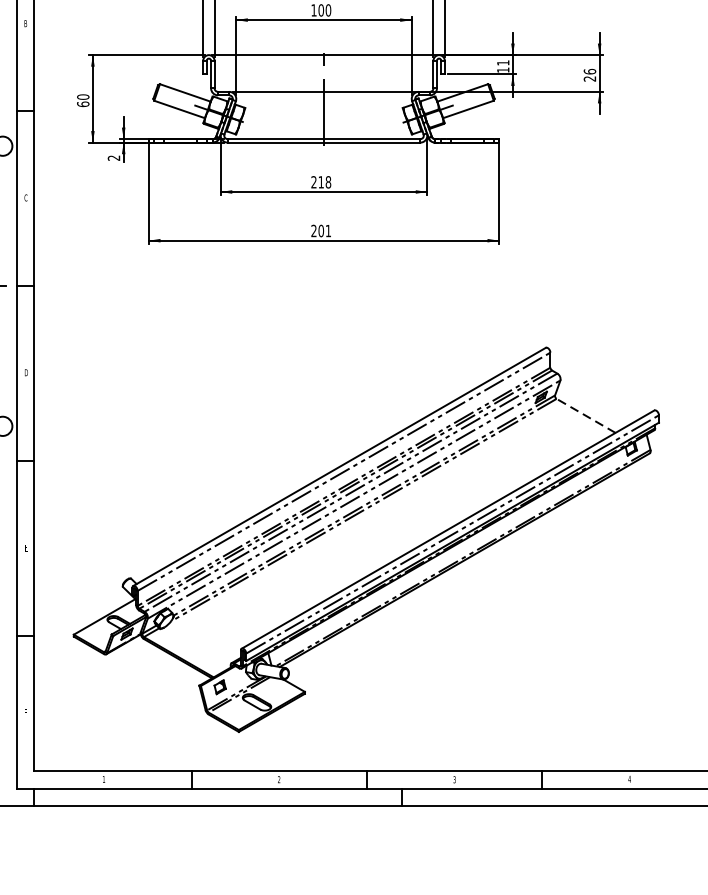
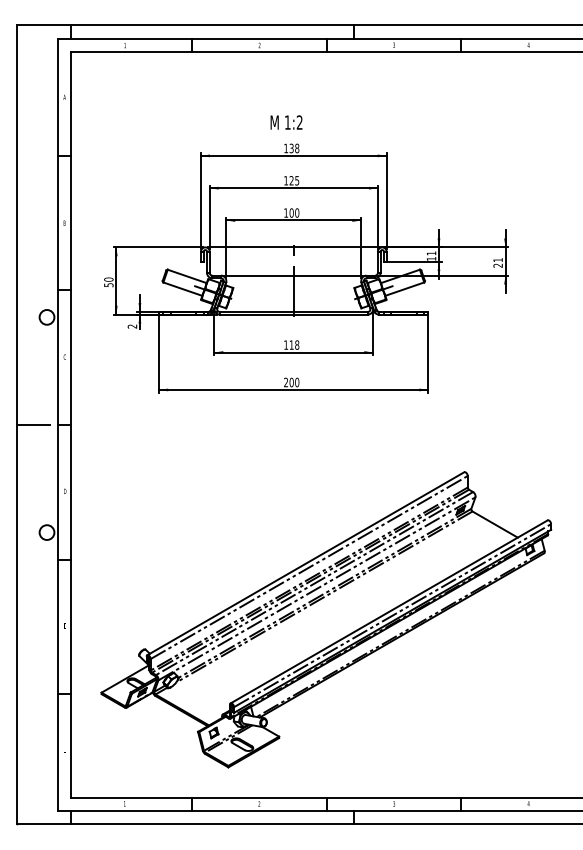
text: (589, 72) -> (497, 260), 26 -> 21
text: (82, 104) -> (108, 285), 60 -> 50
text: (313, 181) -> (285, 344), 218 -> 118
text: (328, 230) -> (297, 382), 201 -> 200
line: (585, 415) -> (494, 524), dashed -> solid

